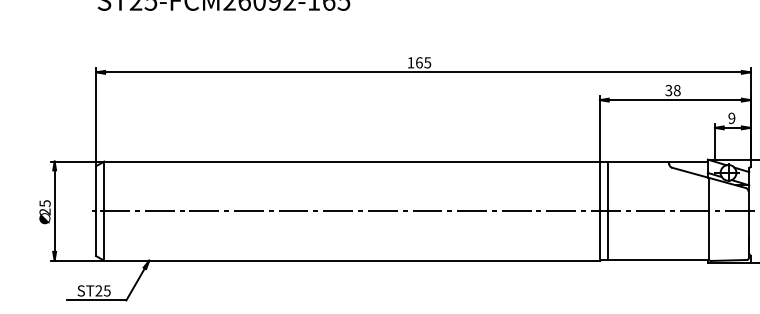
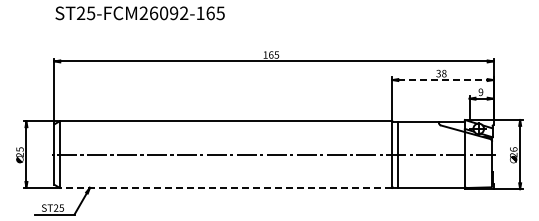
line: (674, 100) -> (442, 80), solid -> dashed
line: (351, 260) -> (225, 187), solid -> dashed

